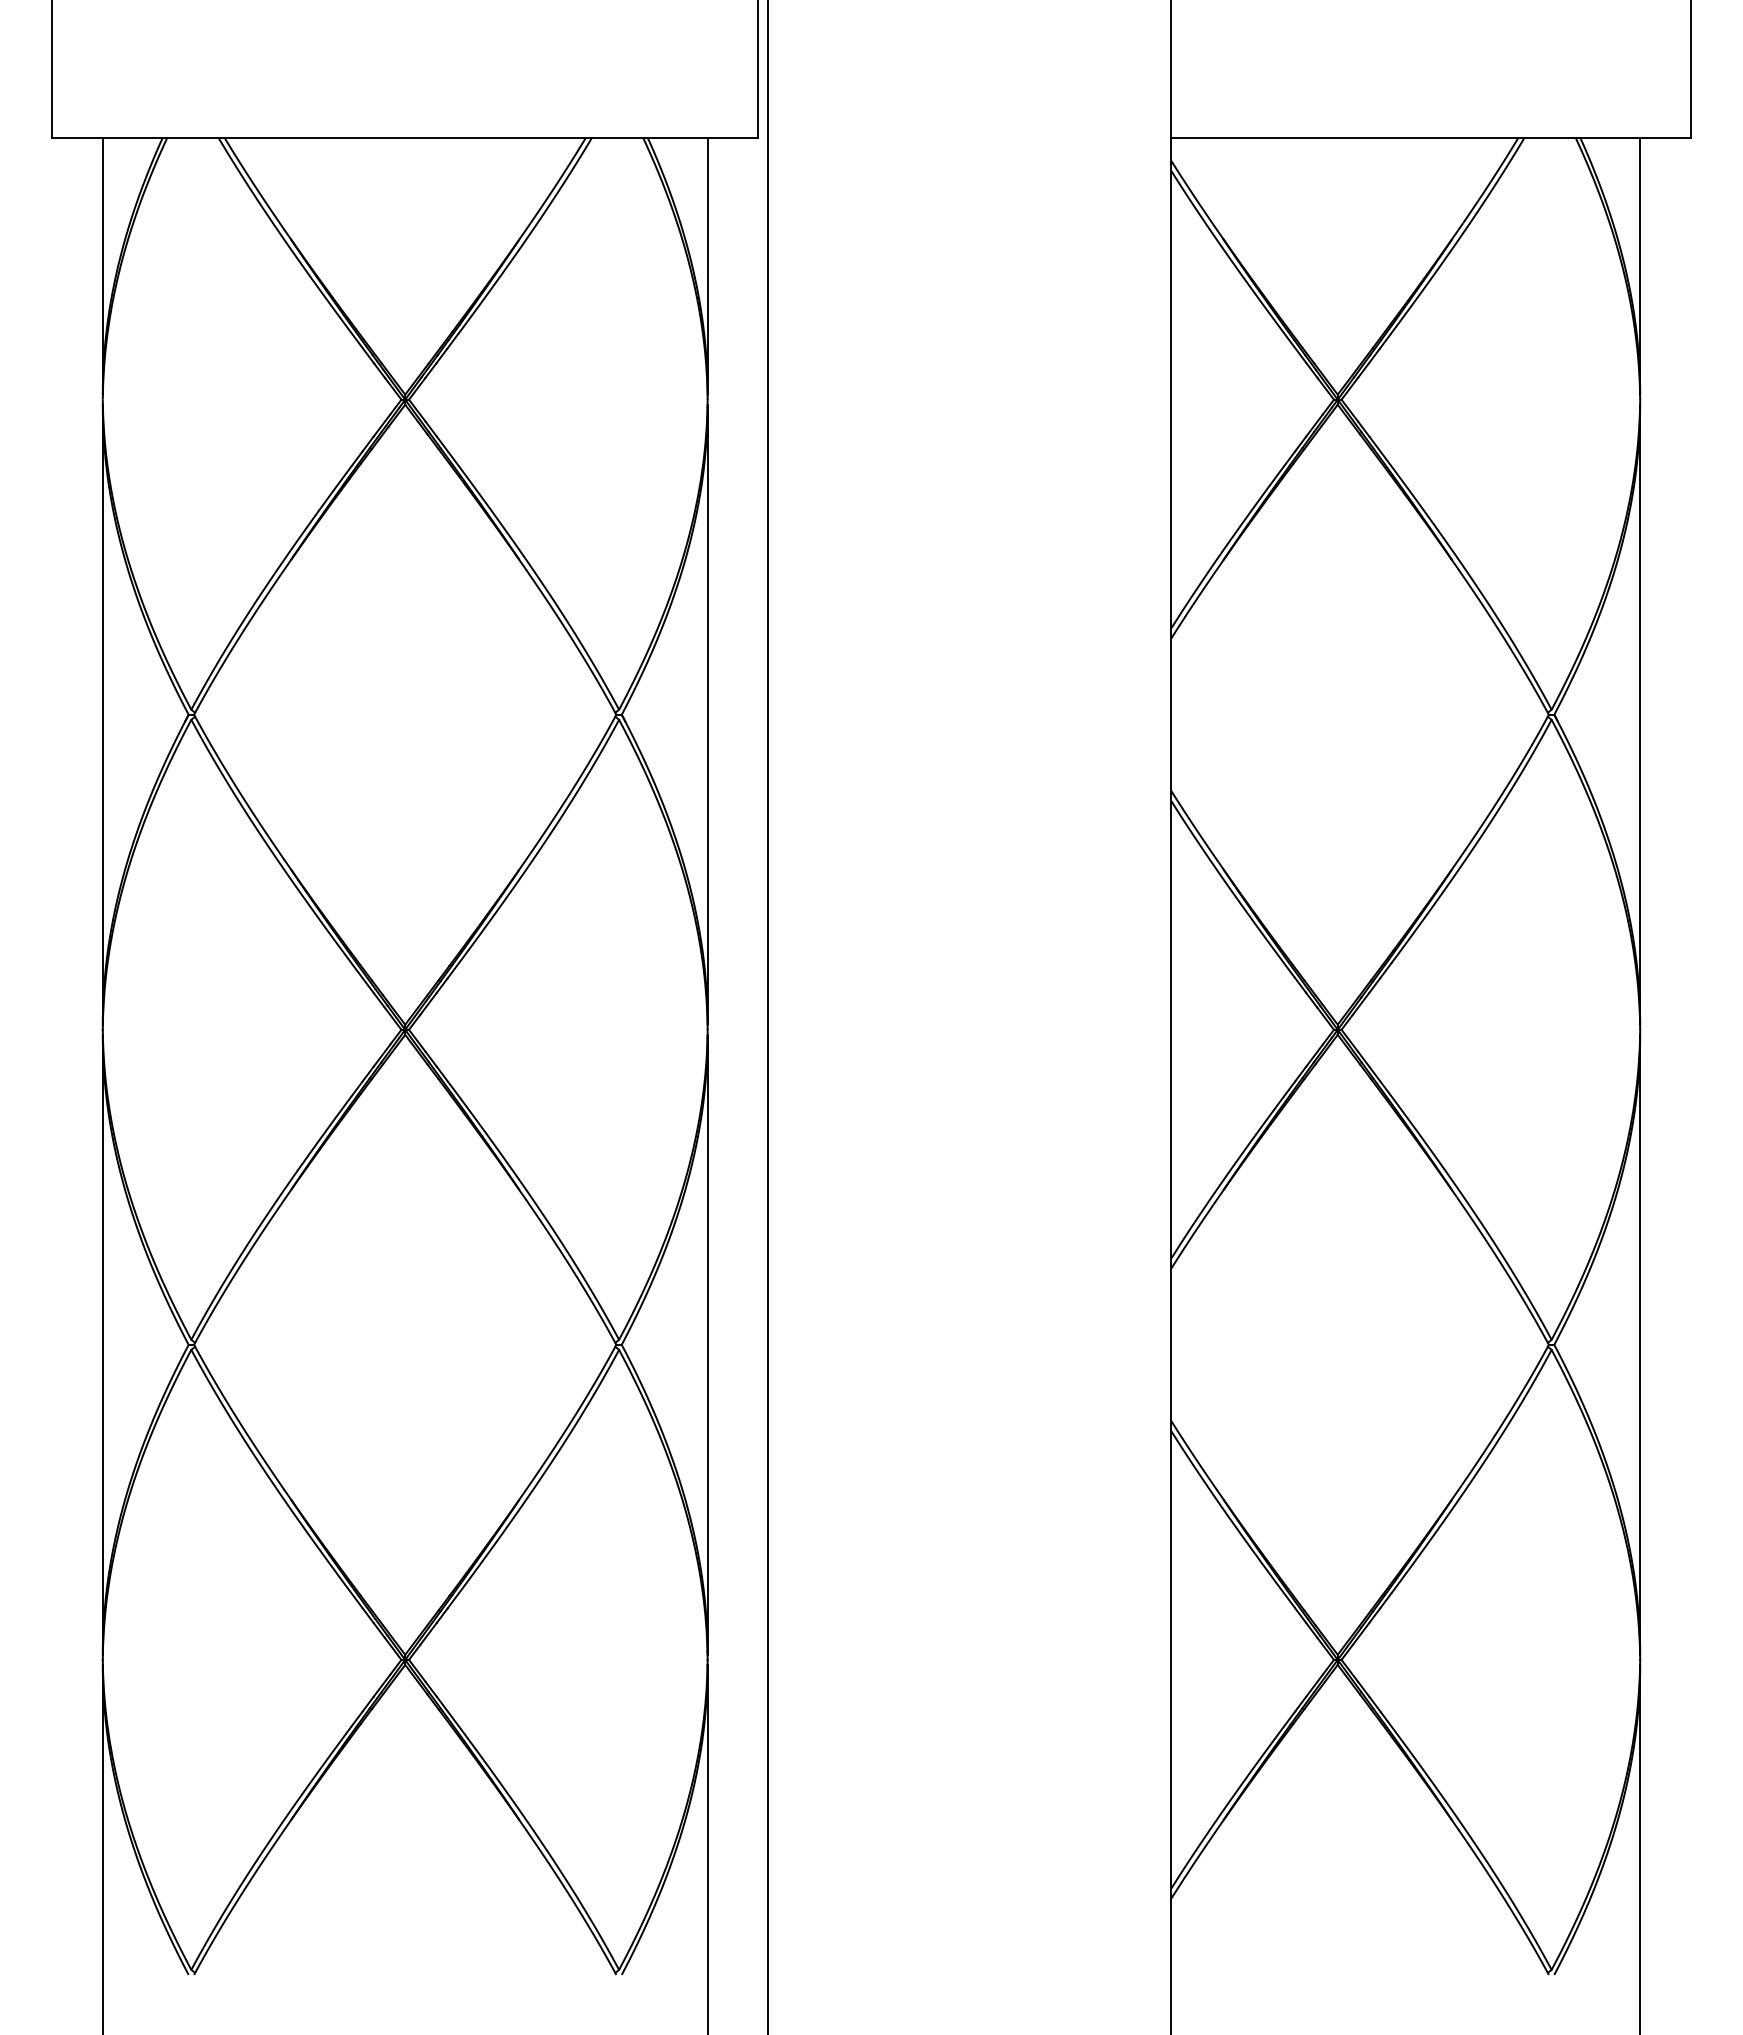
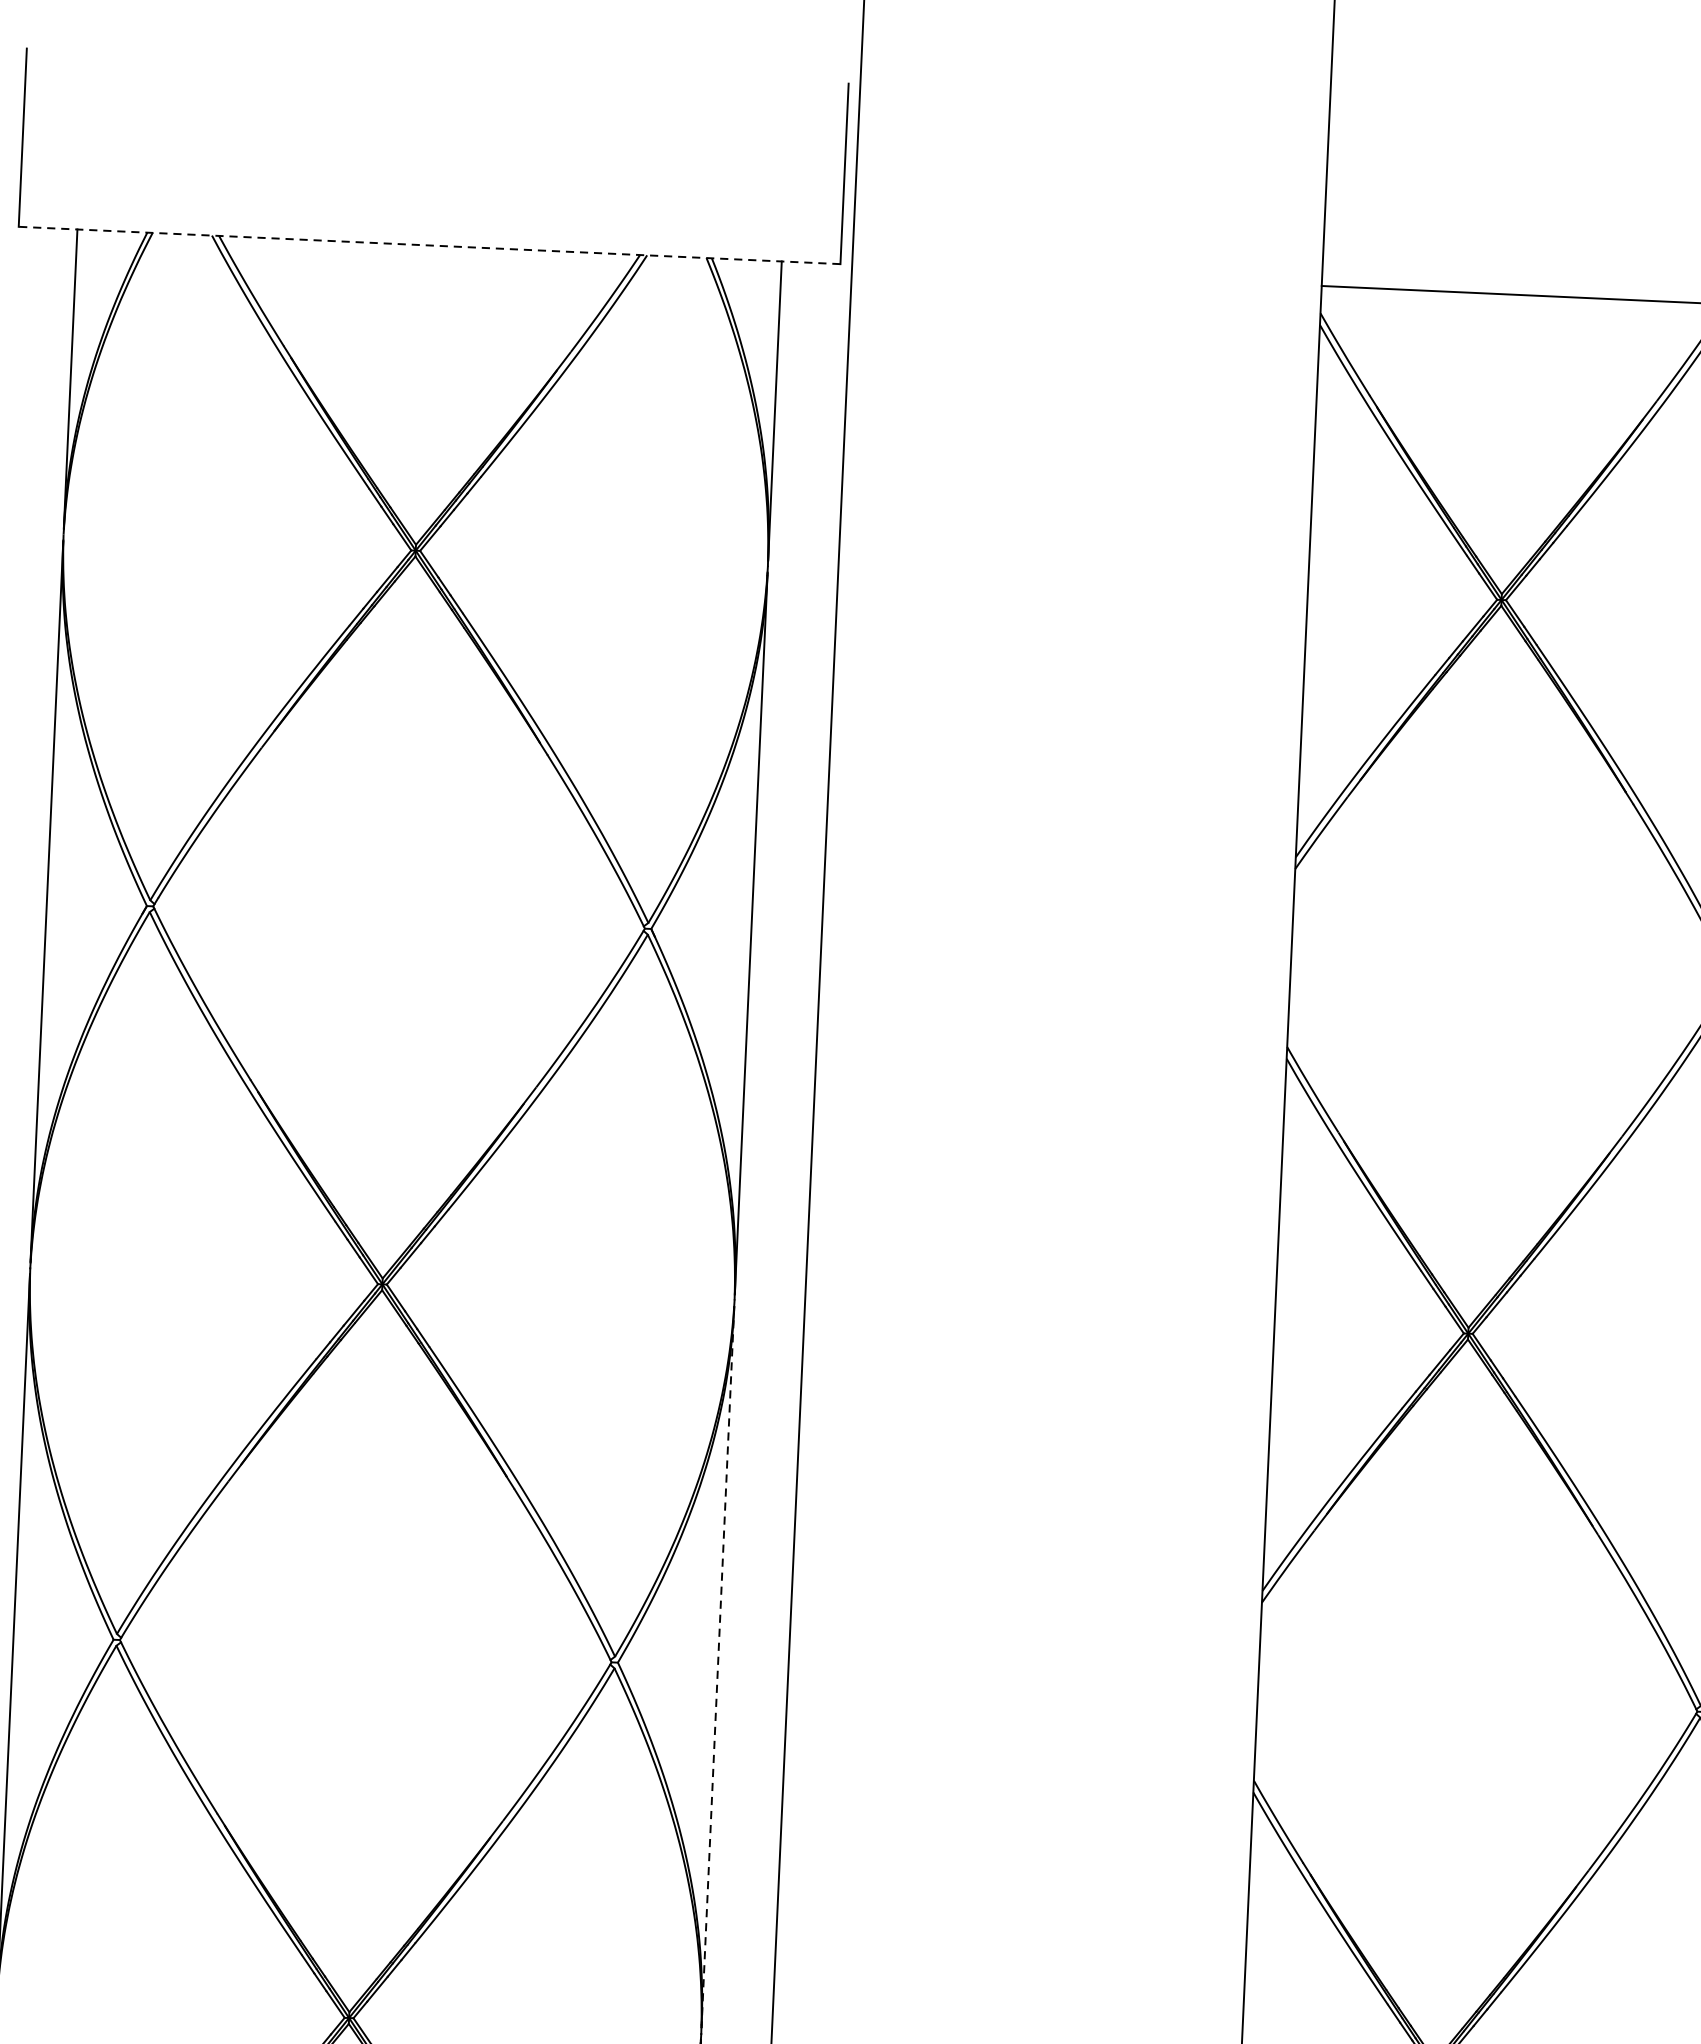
line: (405, 137) -> (429, 245), solid -> dashed
line: (707, 1345) -> (717, 1667), solid -> dashed

